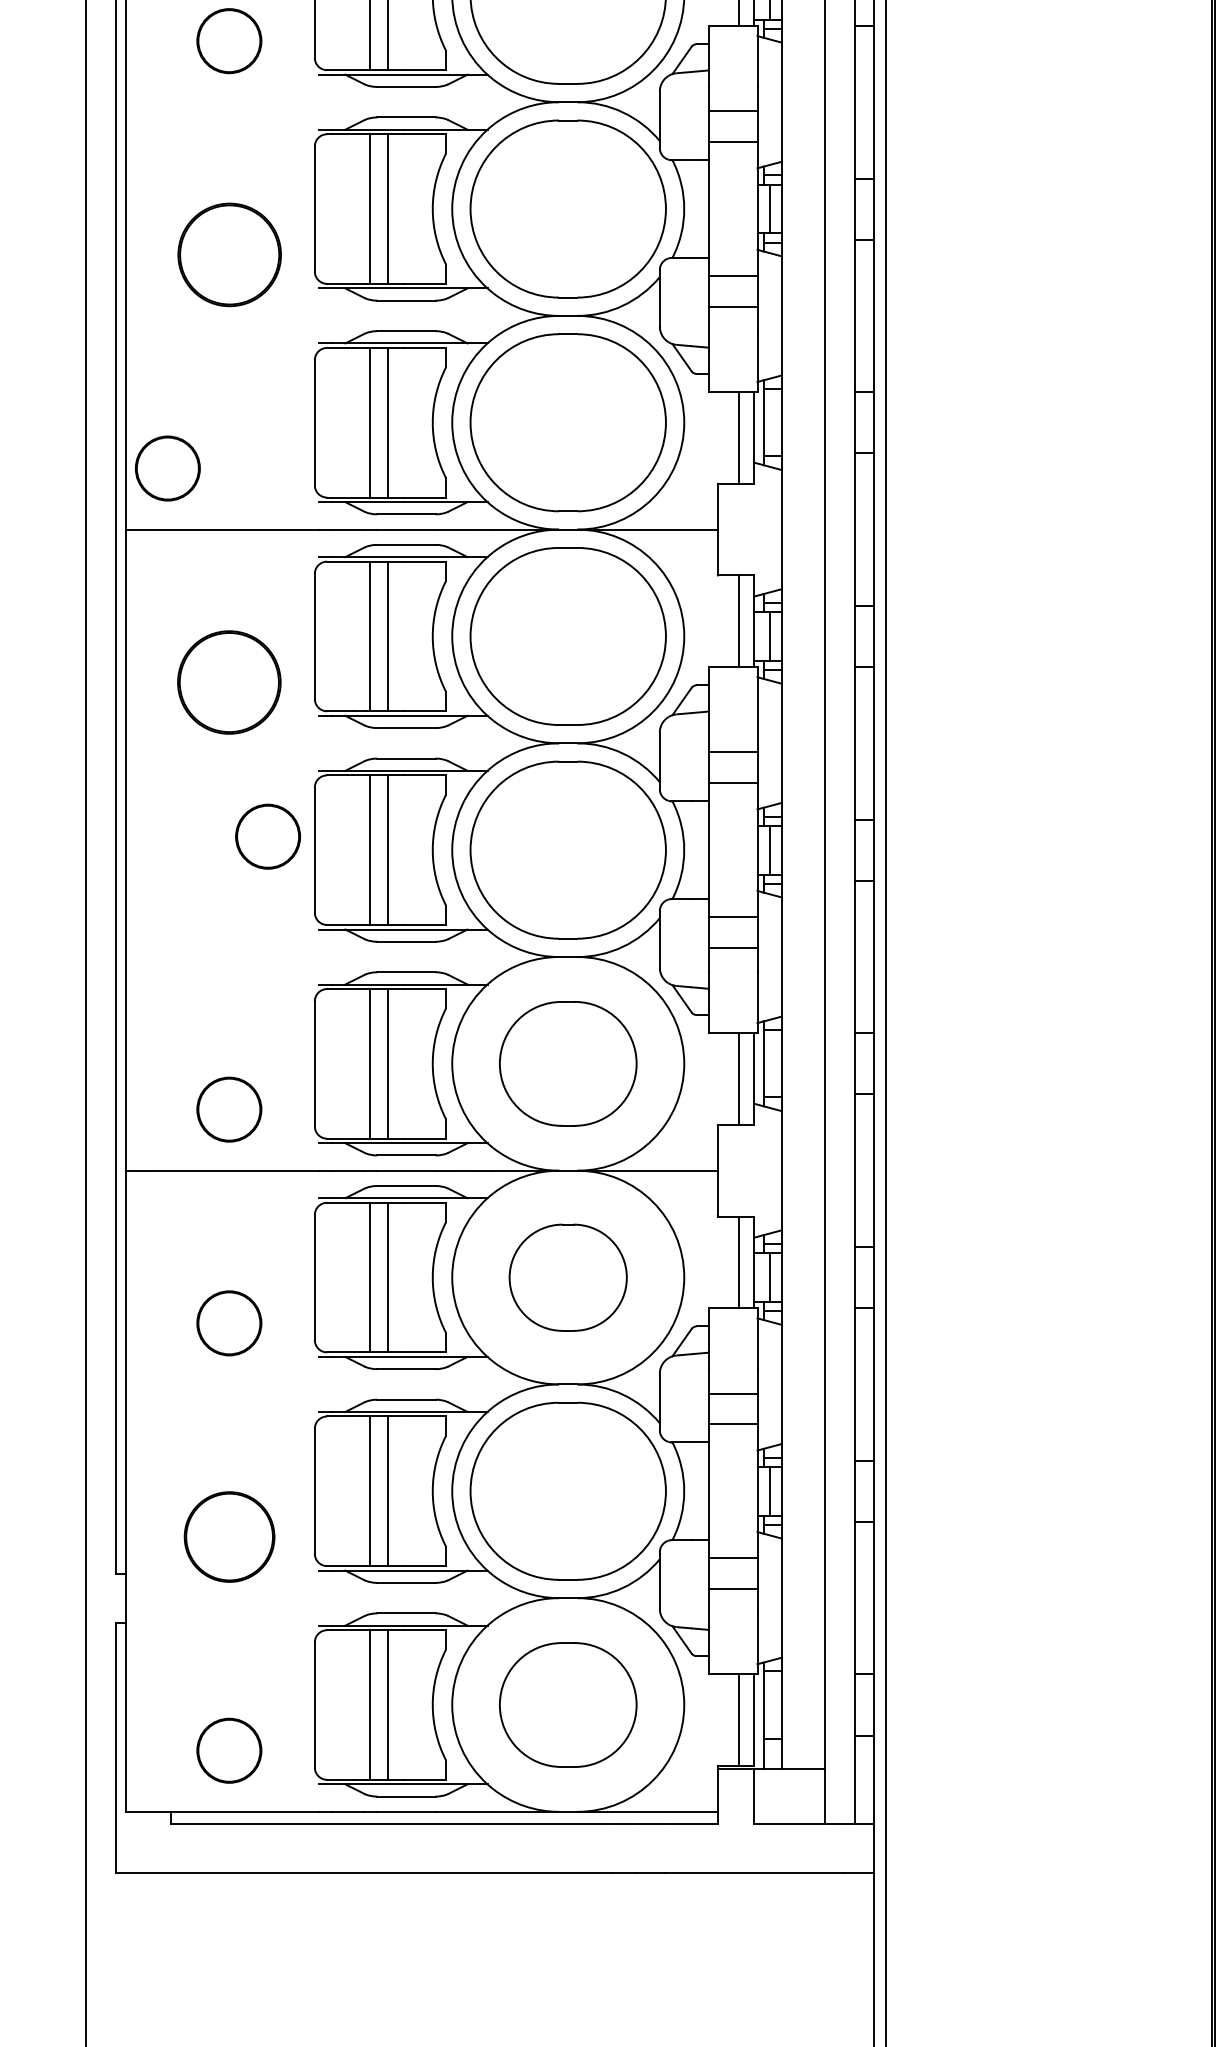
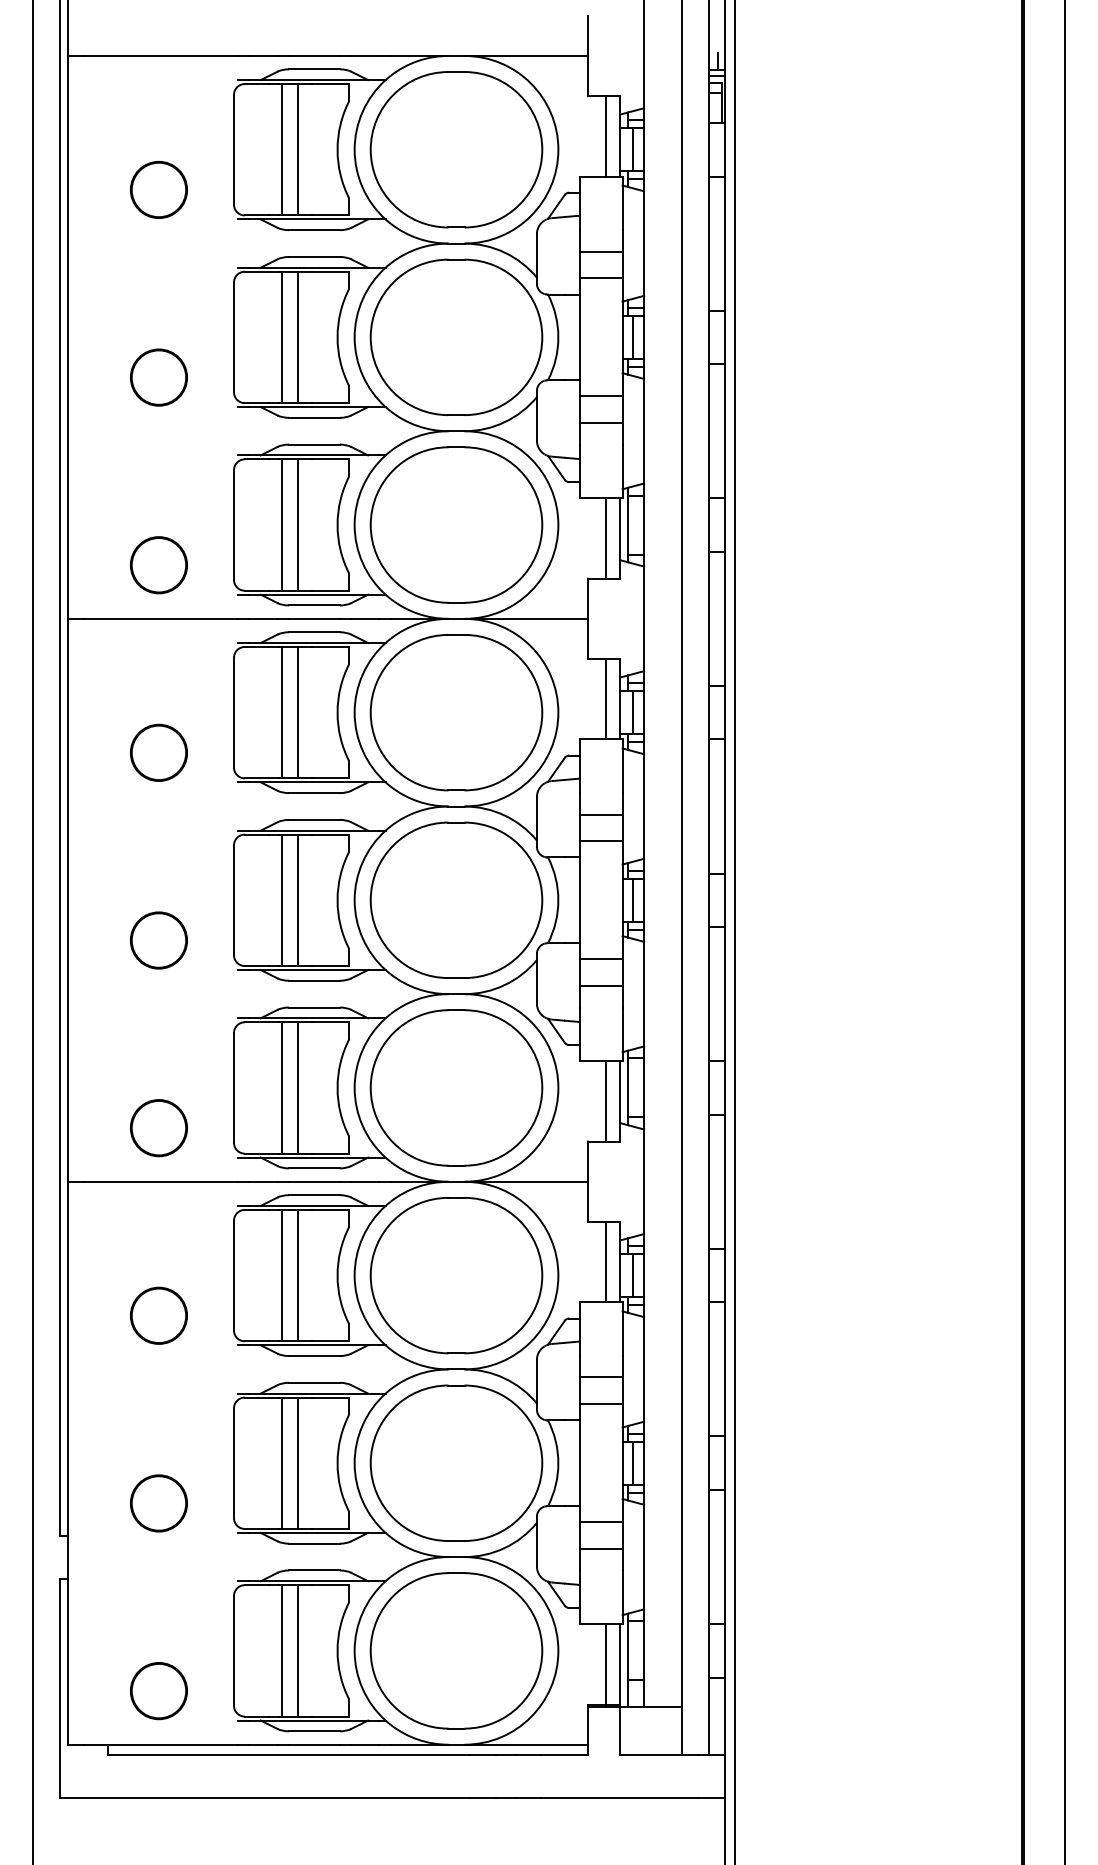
circle: (228, 254) -> (158, 377), size x0.62
part: (167, 468) -> (158, 565), moved
circle: (228, 681) -> (158, 752), size x0.62
circle: (267, 836) -> (158, 940), moved
part: (568, 1063) -> (456, 1087), size x1.43
part: (568, 1277) -> (456, 1275), size x1.67
circle: (228, 1537) -> (158, 1503), size x0.71
part: (568, 1704) -> (456, 1650), size x1.43

